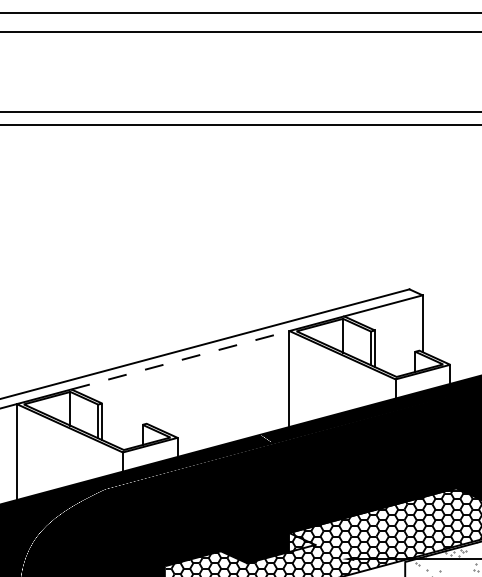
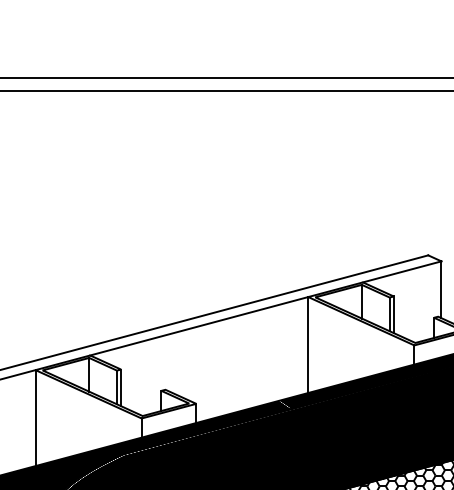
line: (180, 360) -> (199, 326), dashed -> solid

